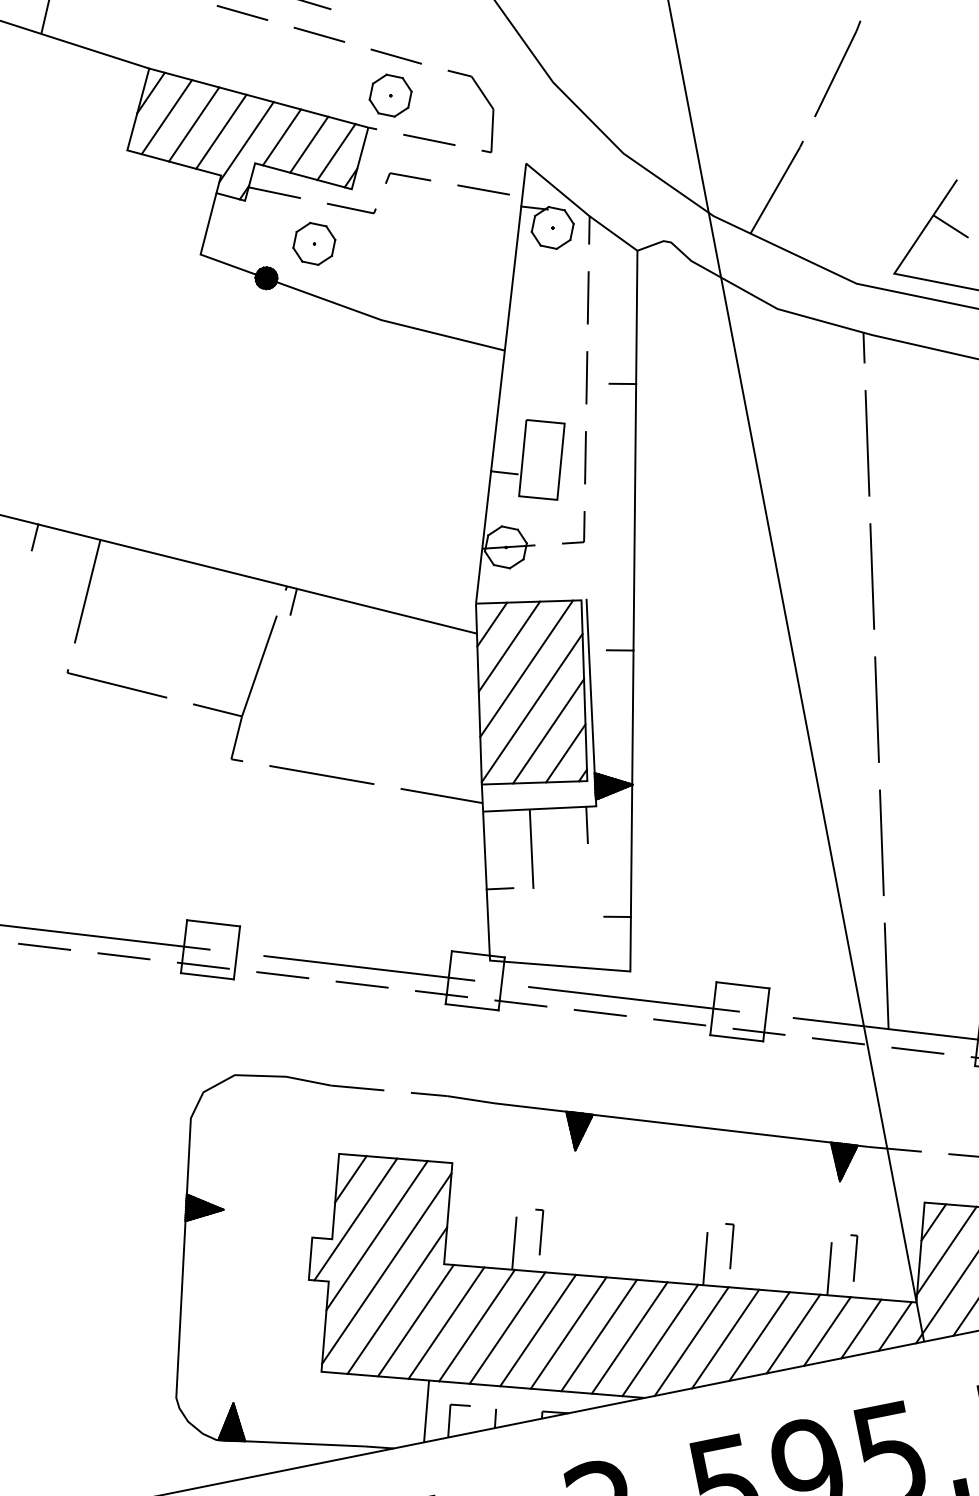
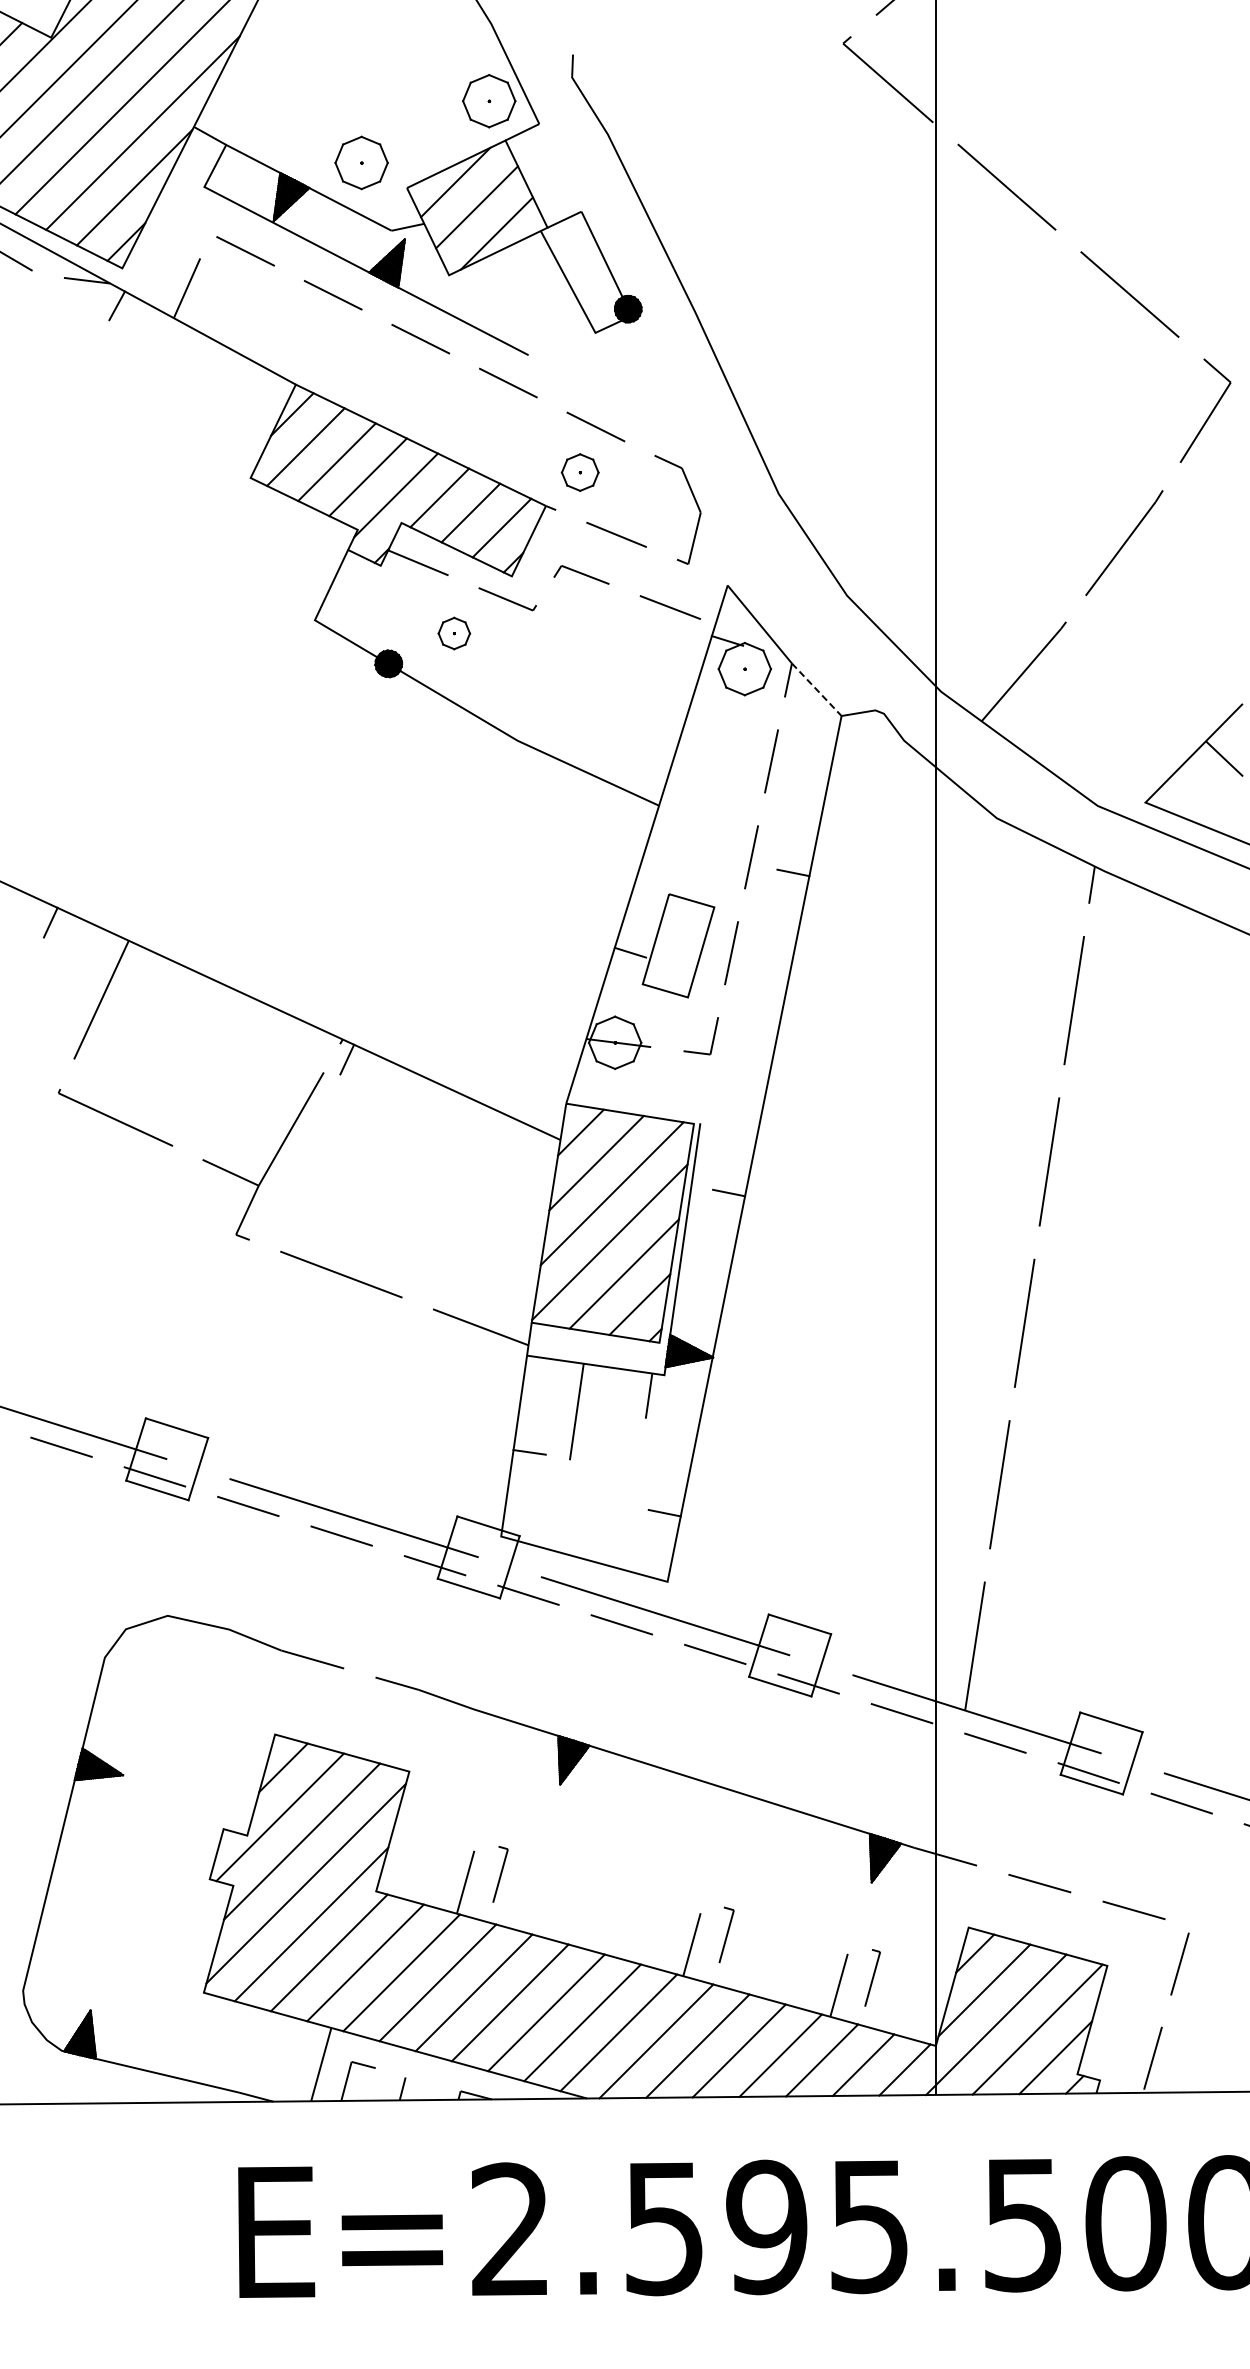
part: (390, 95) -> (580, 472), size x0.7
line: (614, 234) -> (817, 690), solid -> dashed
part: (314, 243) -> (454, 633), size x0.6

